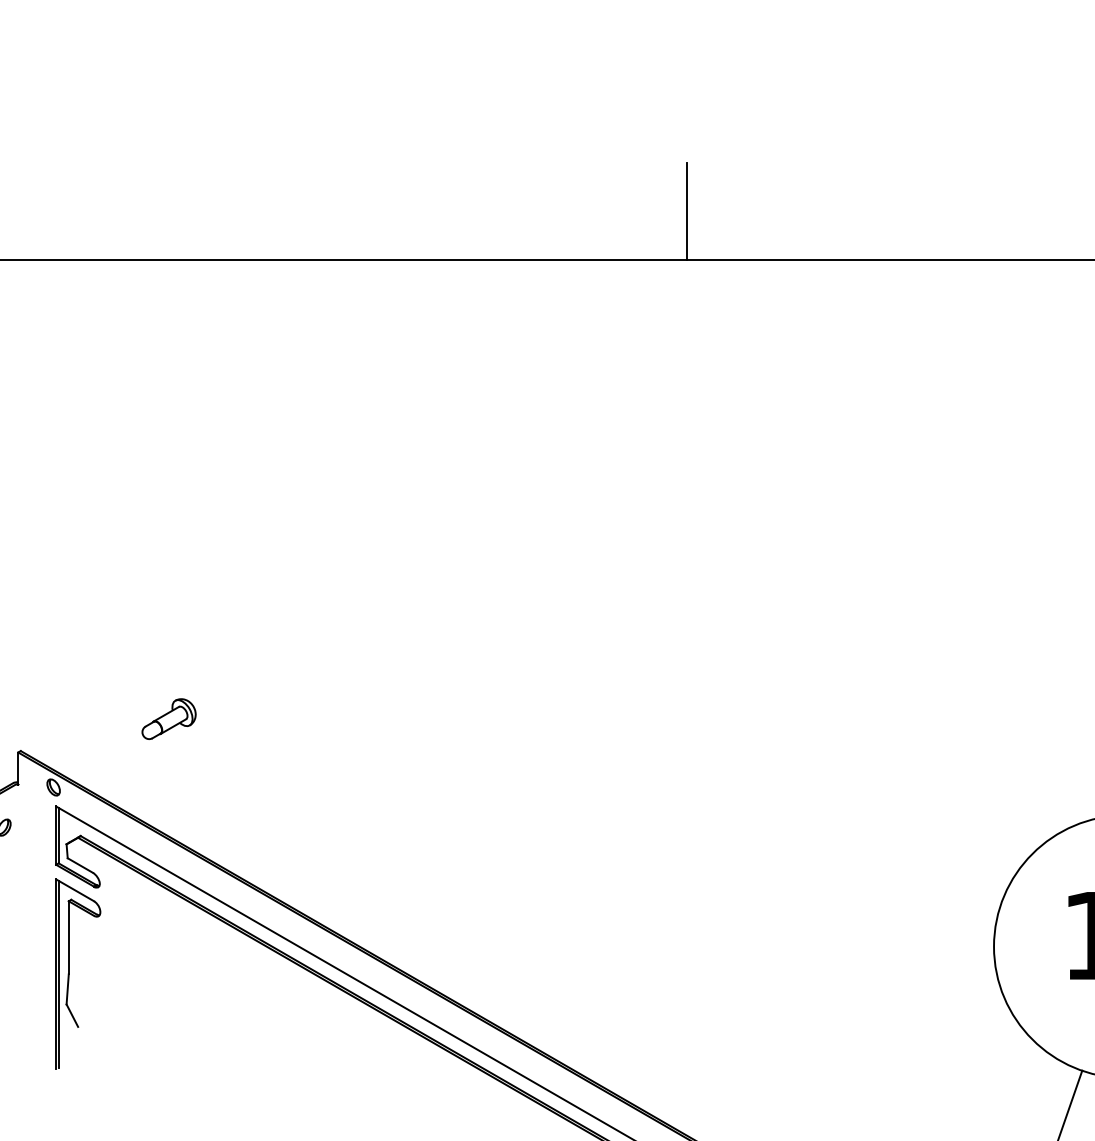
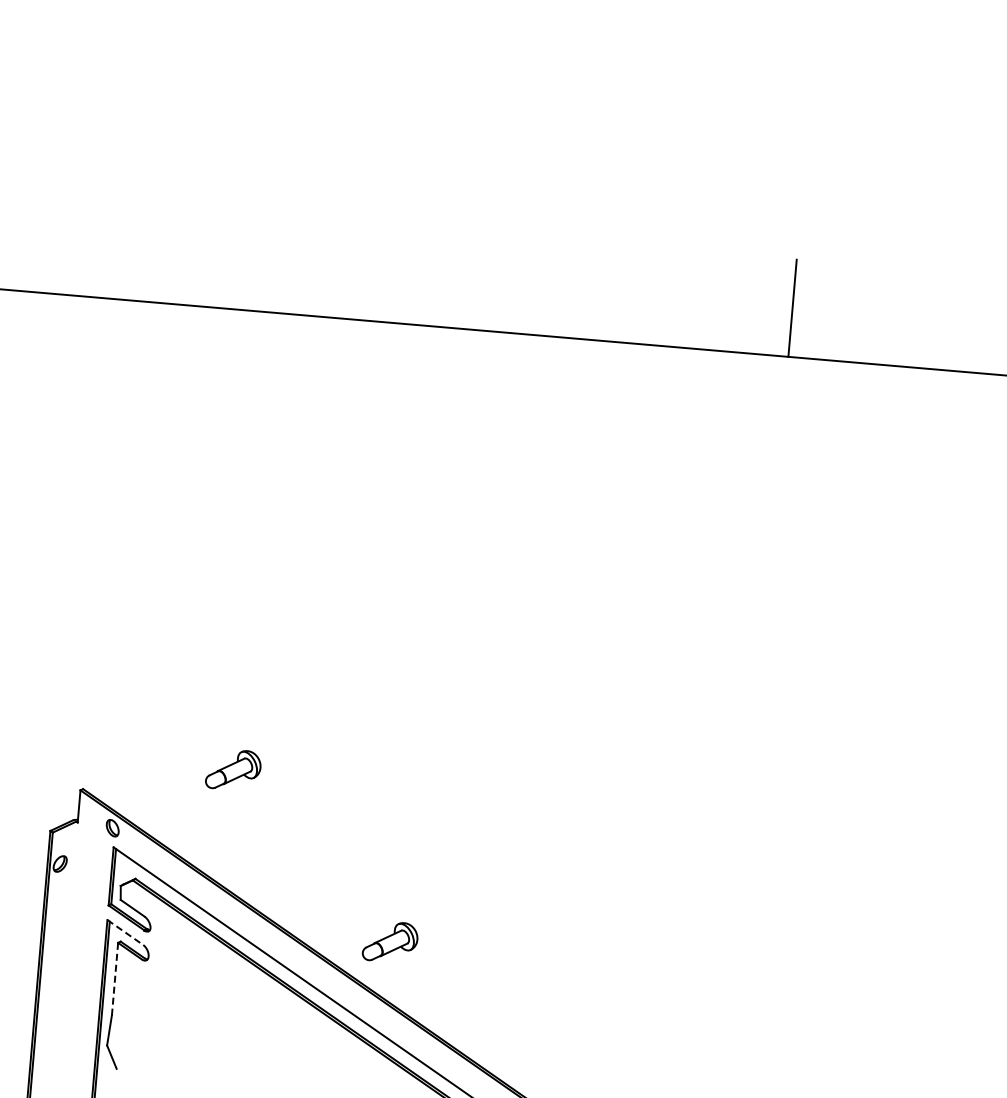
part: (339, 876) -> (389, 941), added
line: (75, 890) -> (125, 932), solid -> dashed
line: (68, 938) -> (114, 979), solid -> dashed

